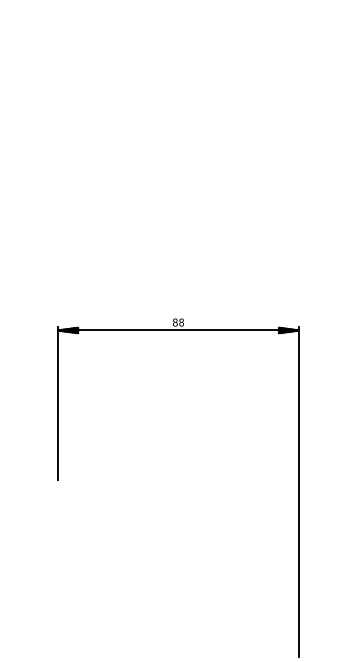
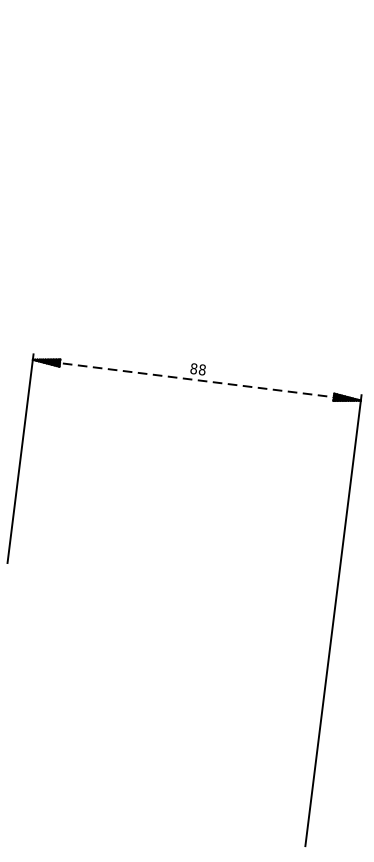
line: (178, 330) -> (196, 380), solid -> dashed

